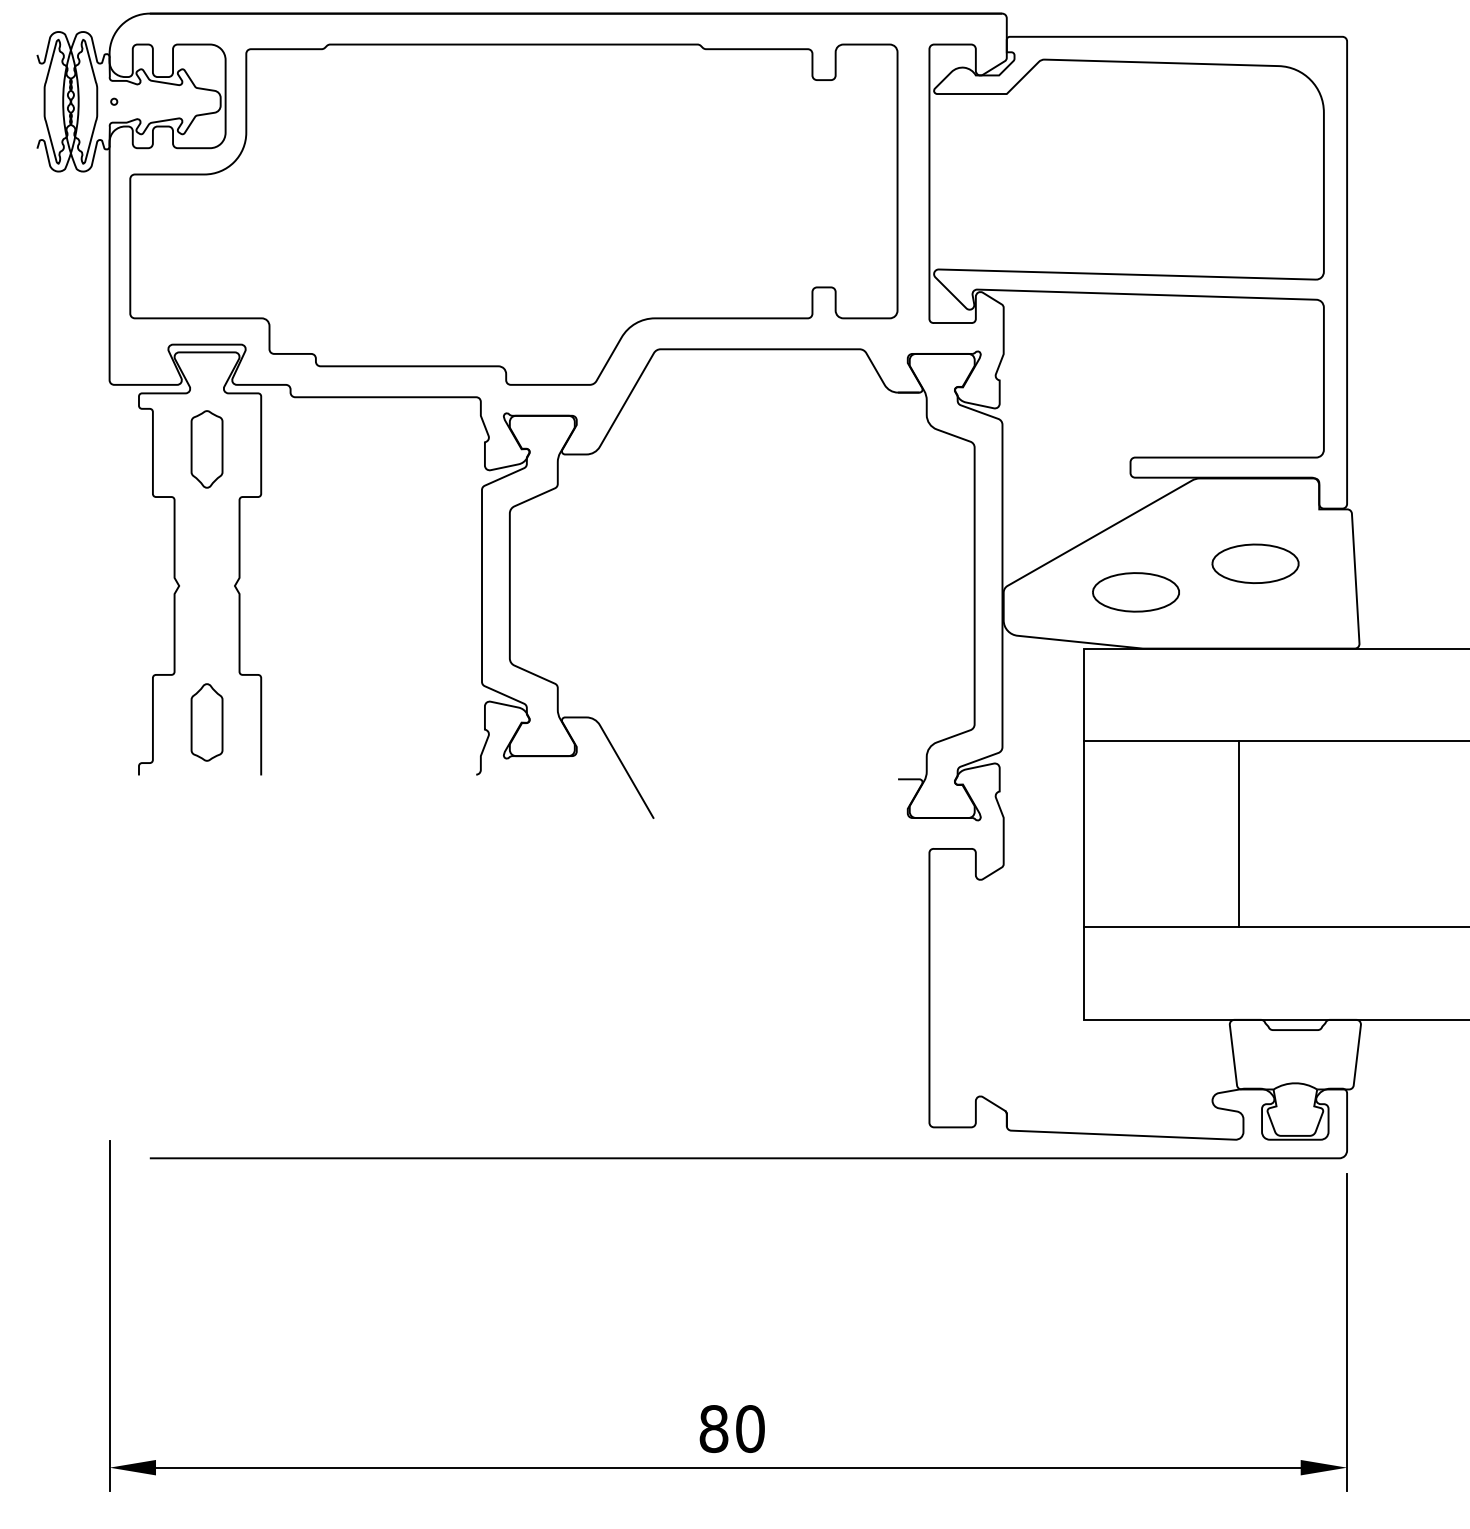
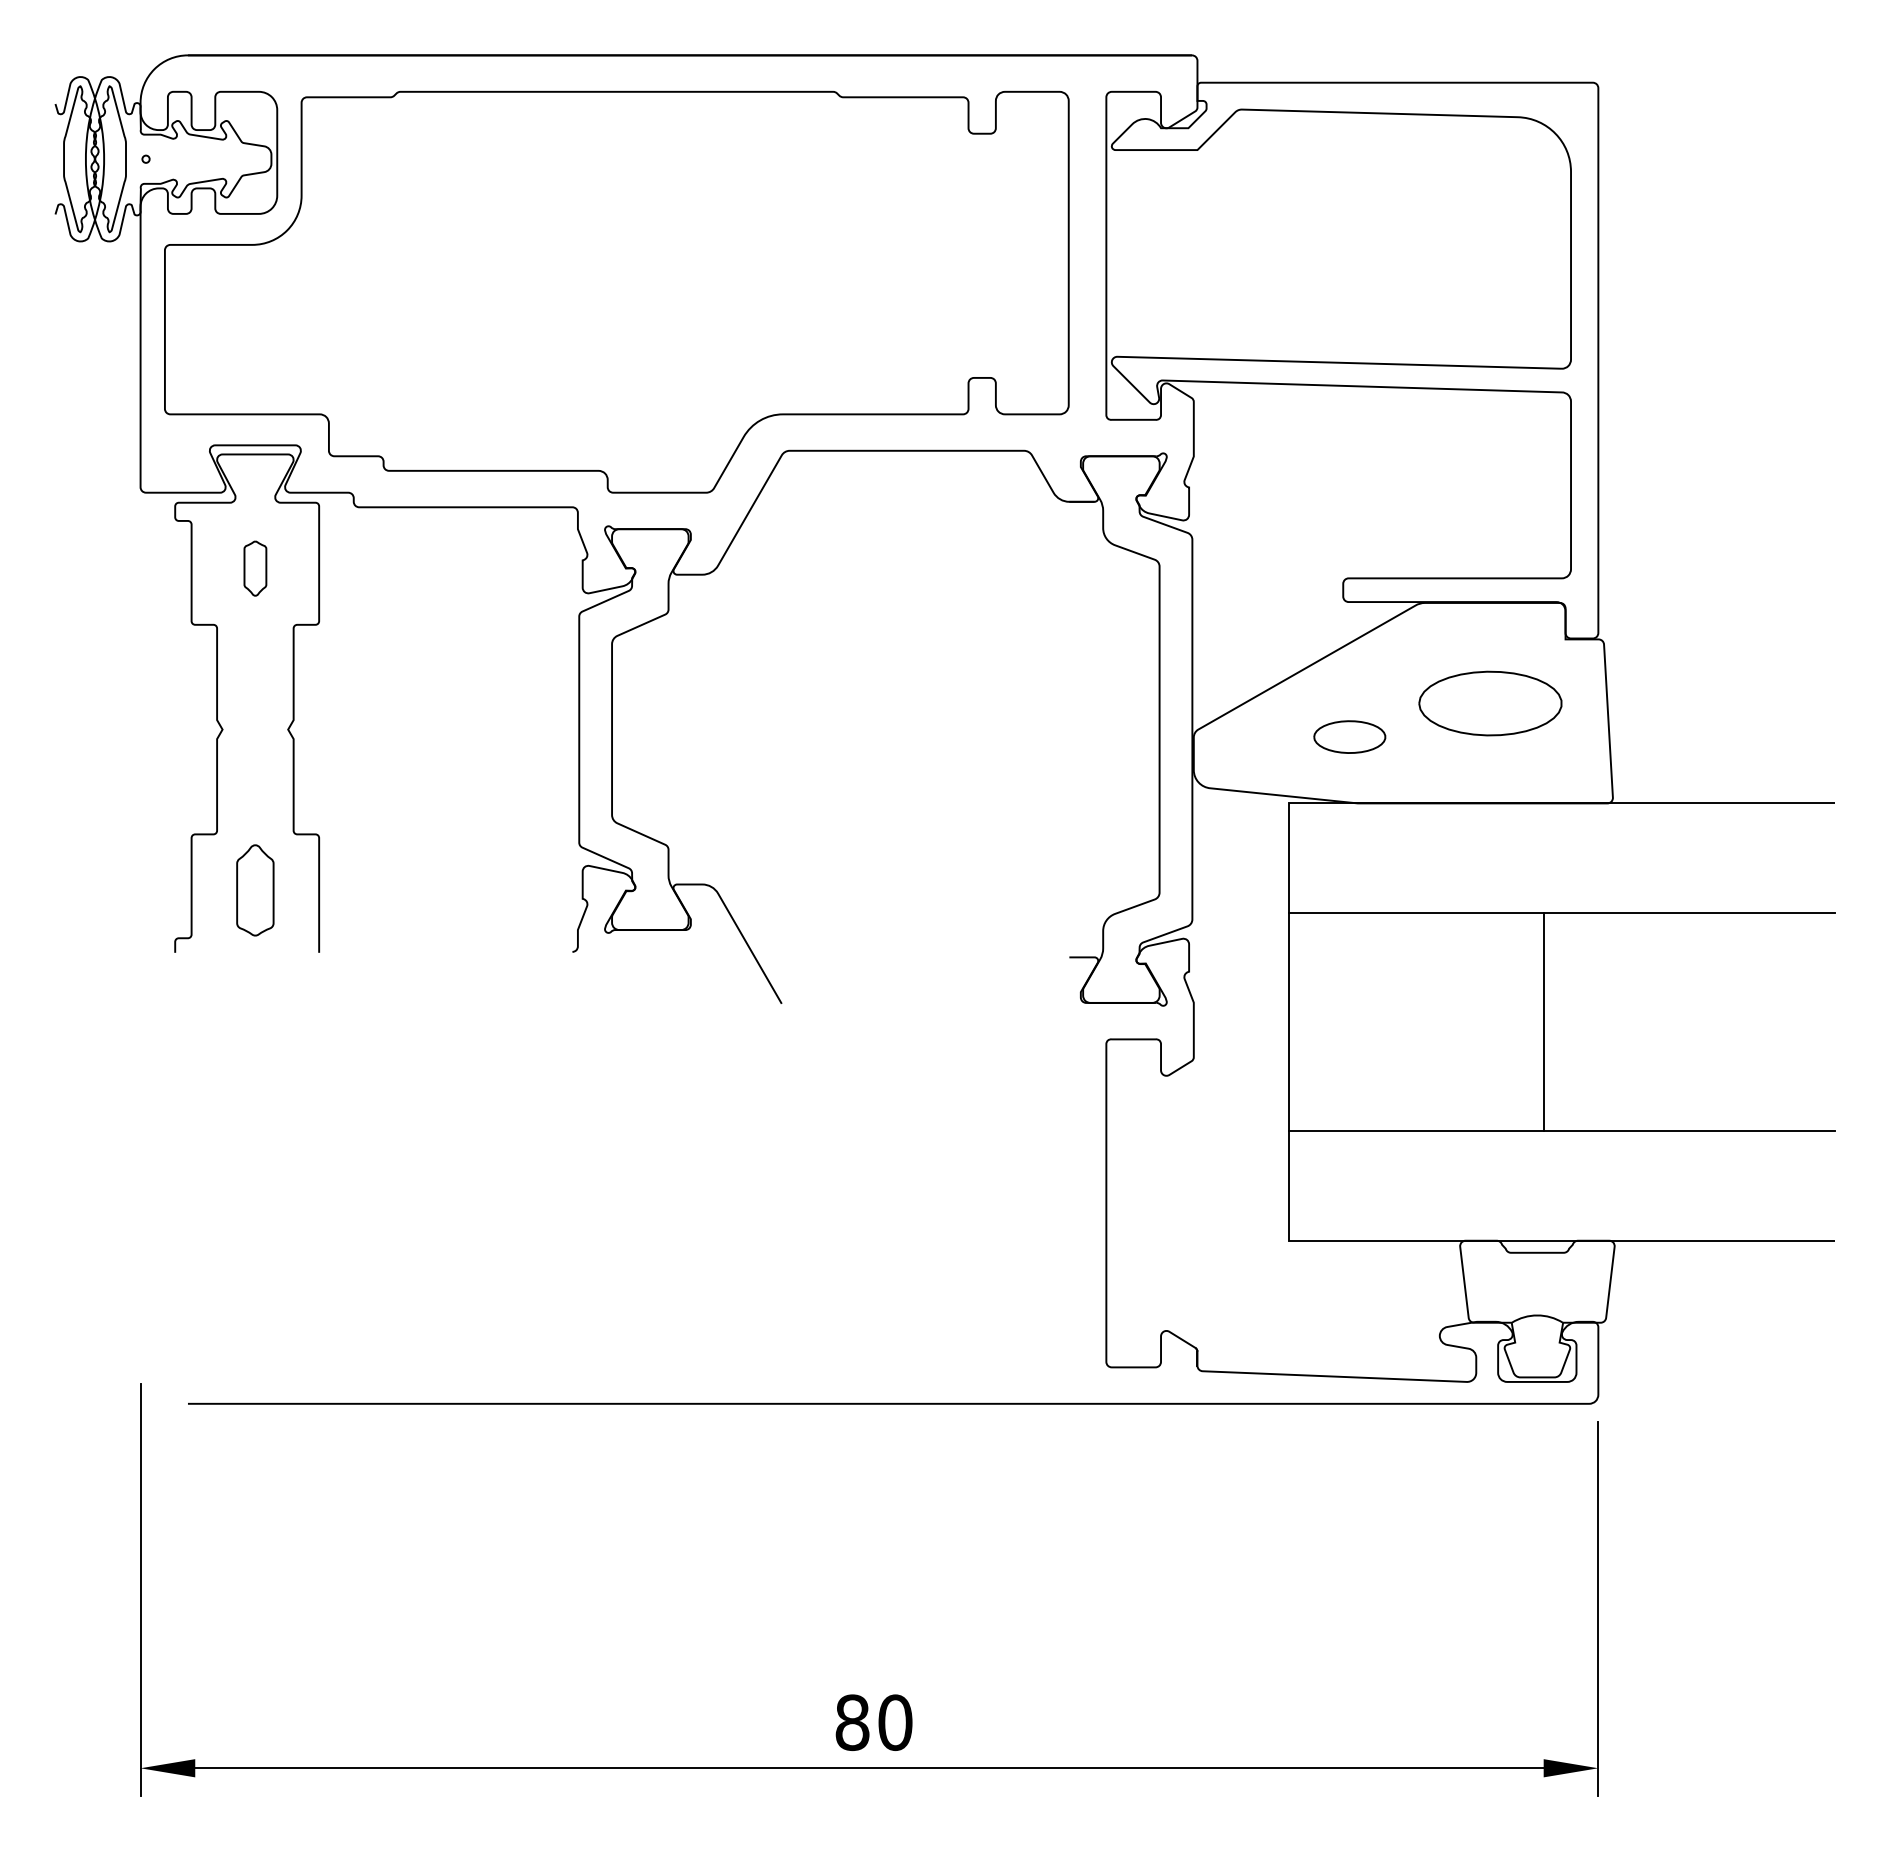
part: (207, 449) -> (255, 568), size x0.6
part: (1255, 563) -> (1490, 703), size x1.4
part: (1135, 591) -> (1349, 736), size x0.7
line: (1238, 833) -> (1543, 1021), moved

